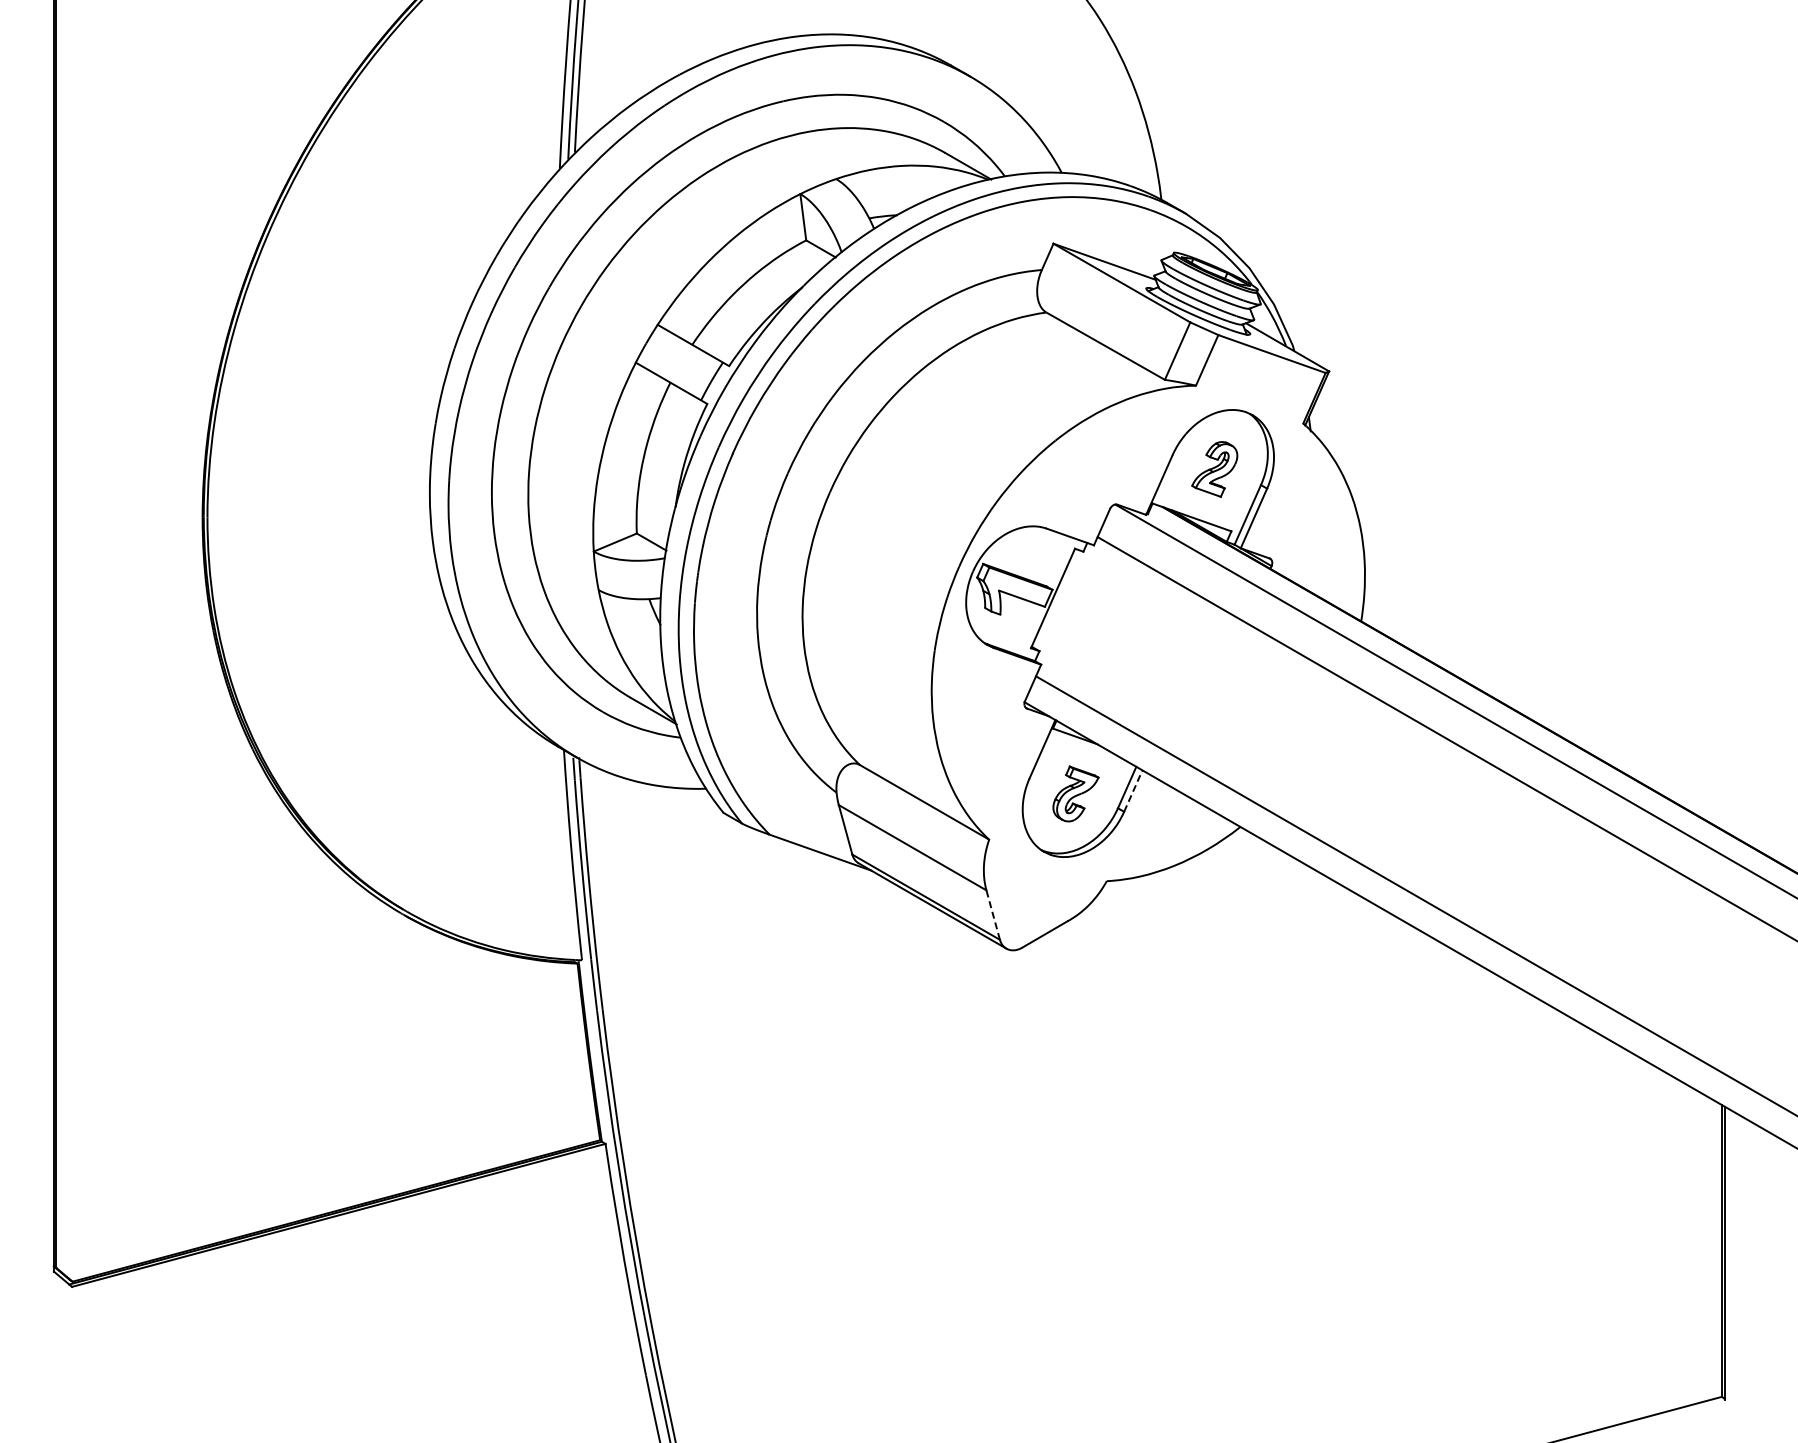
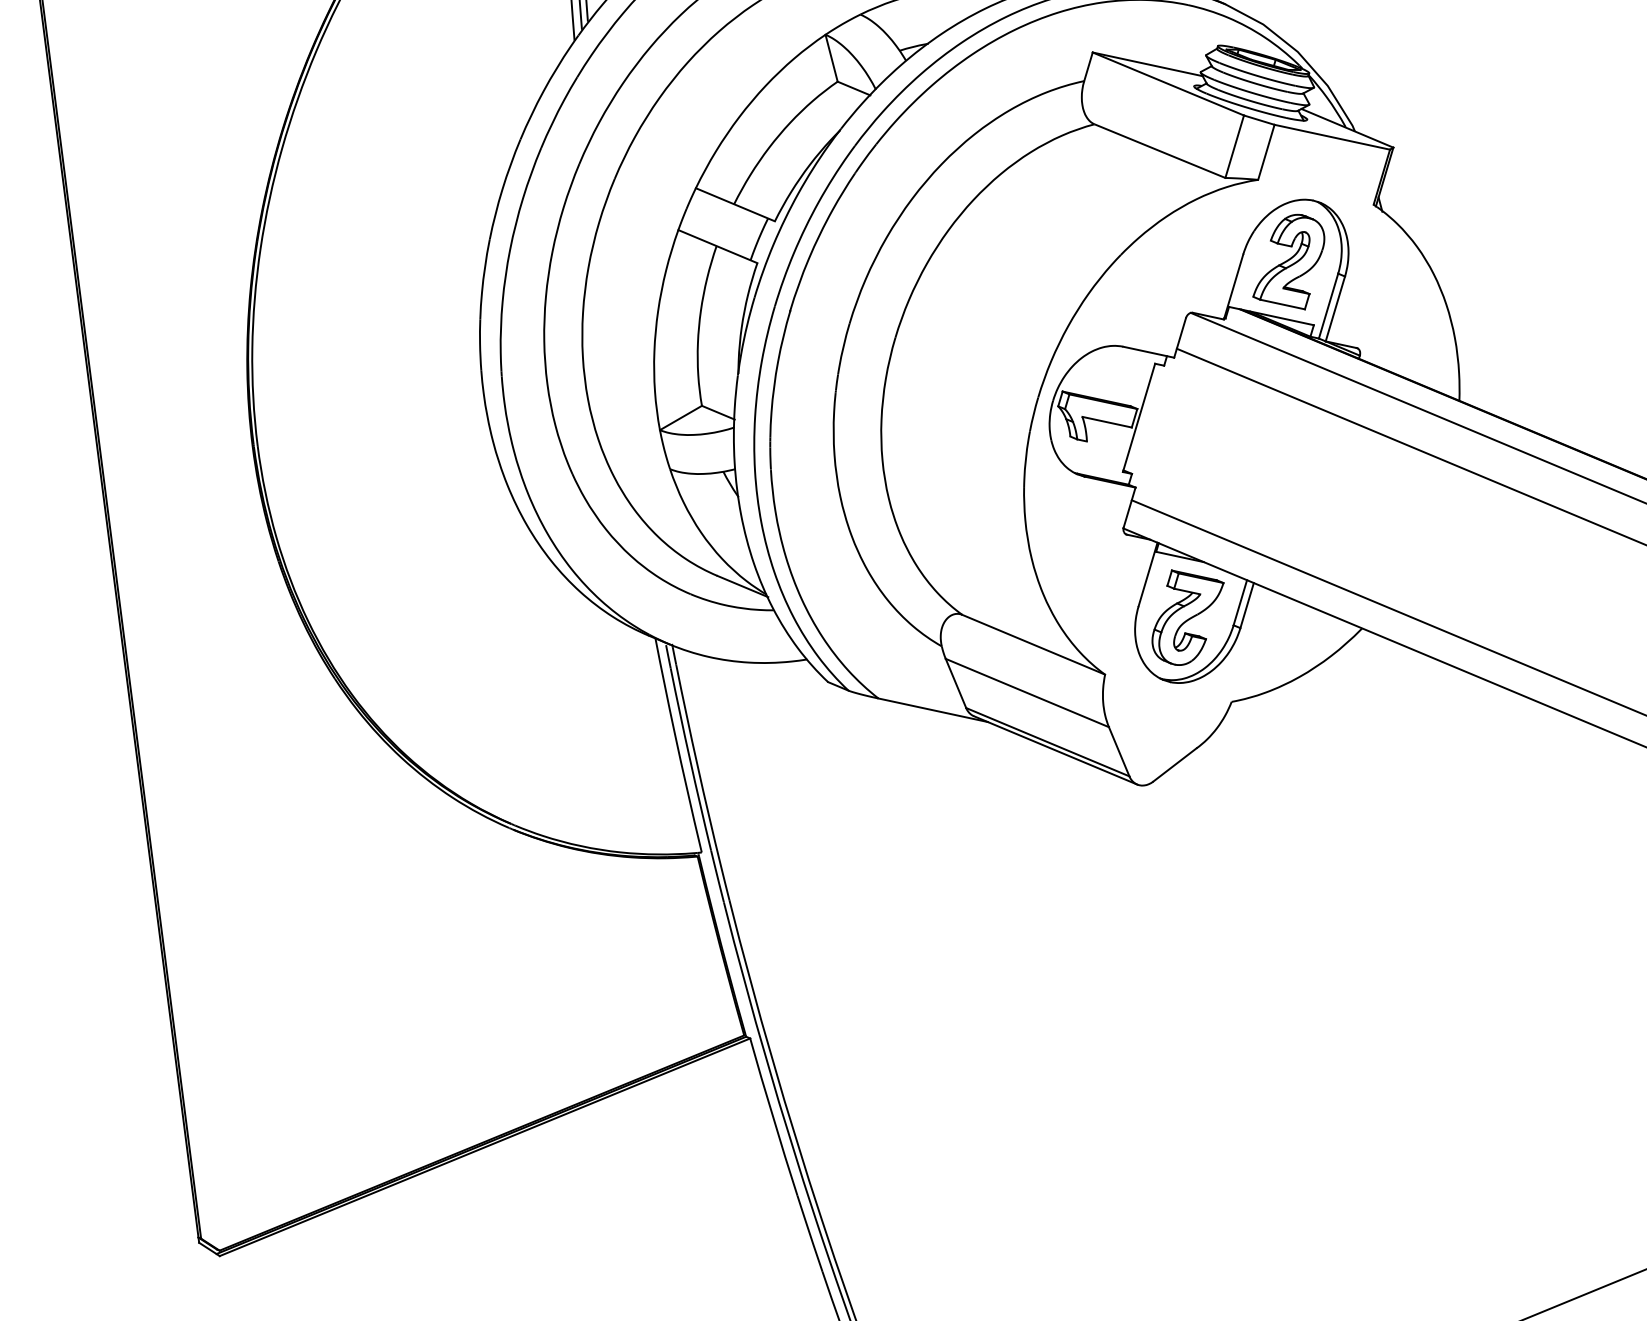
part: (1214, 469) -> (1288, 263), size x1.67
line: (1133, 791) -> (1247, 605), dashed -> solid
part: (1075, 793) -> (1187, 615), size x1.67
line: (993, 915) -> (1119, 752), dashed -> solid

